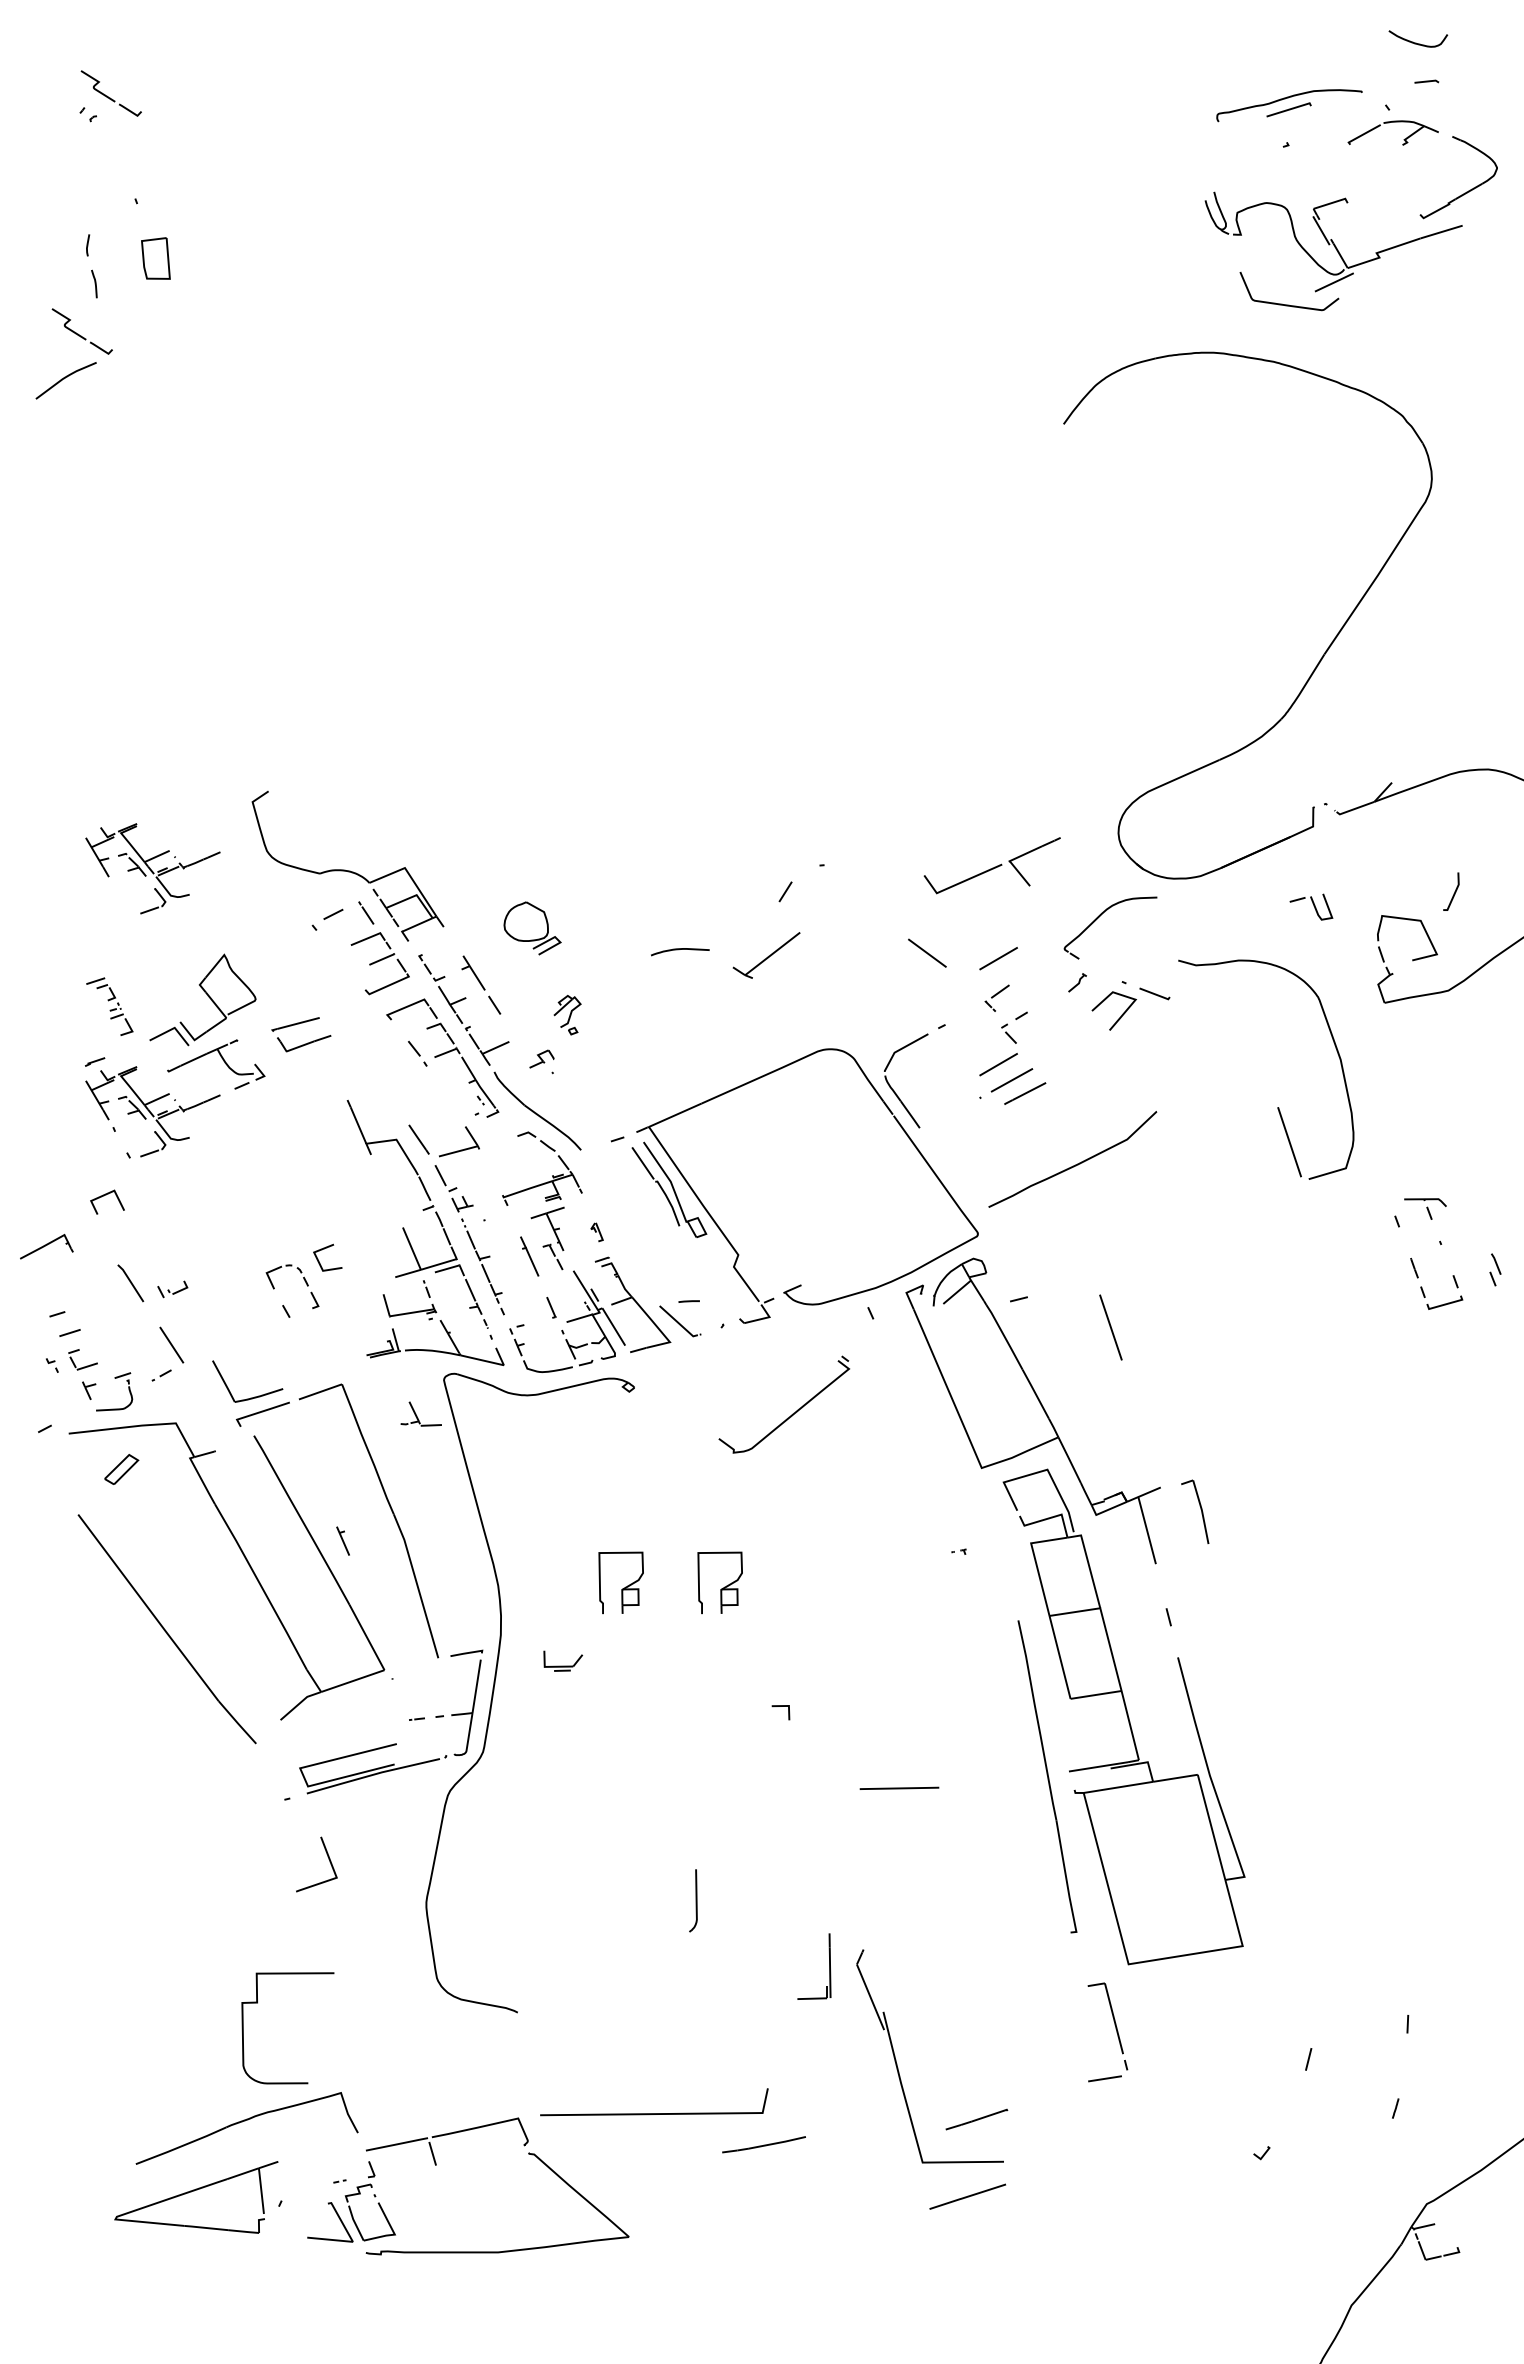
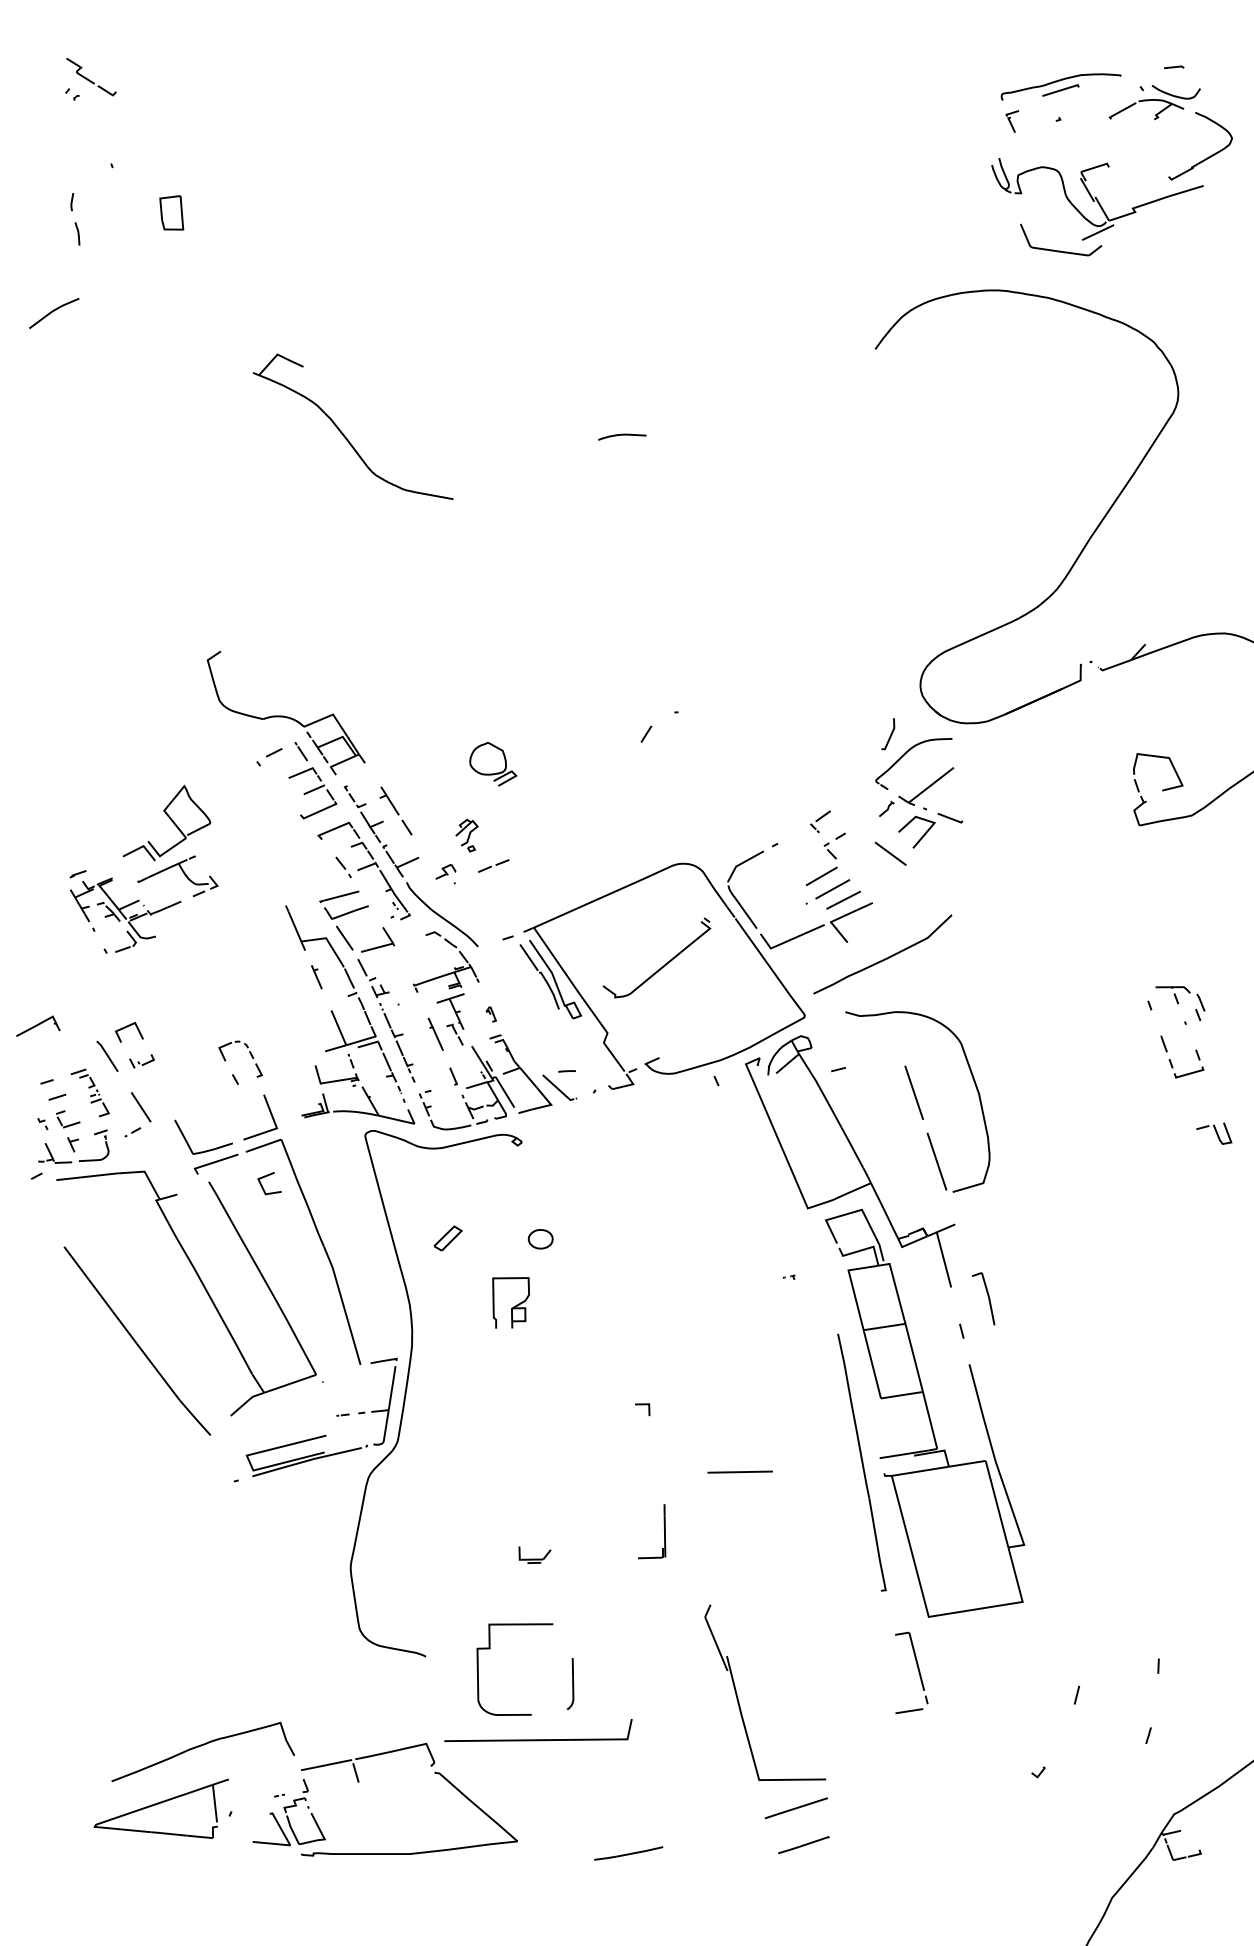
curve: (1416, 42) -> (1174, 95), moved
part: (1230, 147) -> (1012, 121), added
part: (155, 258) -> (171, 212), moved
part: (81, 331) -> (66, 272), removed
part: (417, 526) -> (343, 433), added
part: (991, 865) -> (815, 925), moved
part: (152, 868) -> (125, 714), removed
line: (1453, 893) -> (889, 735), moved
part: (1311, 906) -> (1214, 1133), moved
part: (532, 928) -> (493, 764), moved
curve: (678, 950) -> (620, 435), moved
line: (927, 952) -> (890, 853), moved
part: (766, 955) -> (926, 786), moved
line: (998, 958) -> (821, 789), removed
part: (109, 1006) -> (89, 1092), moved
part: (305, 1043) -> (347, 912), moved
part: (600, 1052) -> (494, 866), added
part: (1277, 1107) -> (927, 1133), moved
line: (104, 1196) -> (126, 1027), moved
line: (324, 1249) -> (266, 1176), moved
part: (1495, 1269) -> (1200, 1007), moved
part: (420, 1413) -> (54, 1152), moved
part: (792, 1413) -> (663, 965), moved
part: (121, 1469) -> (447, 1238), moved
part: (656, 1505) -> (540, 1239), added
part: (1195, 1511) -> (983, 1298), moved
part: (342, 1540) -> (316, 976), moved
part: (721, 1588) -> (593, 1307), removed
part: (563, 1660) -> (535, 1554), moved
line: (328, 1859) -> (270, 1113), moved
curve: (695, 1900) -> (572, 1683), moved
part: (829, 1966) -> (664, 1531), moved
curve: (257, 2003) -> (489, 1649), moved
line: (976, 2119) -> (803, 1845), moved
part: (763, 2144) -> (628, 1853), moved

